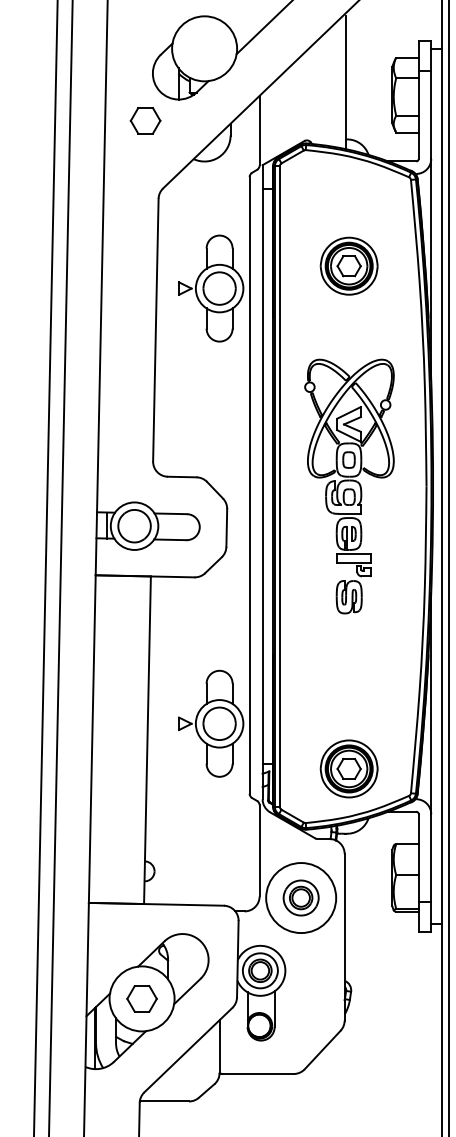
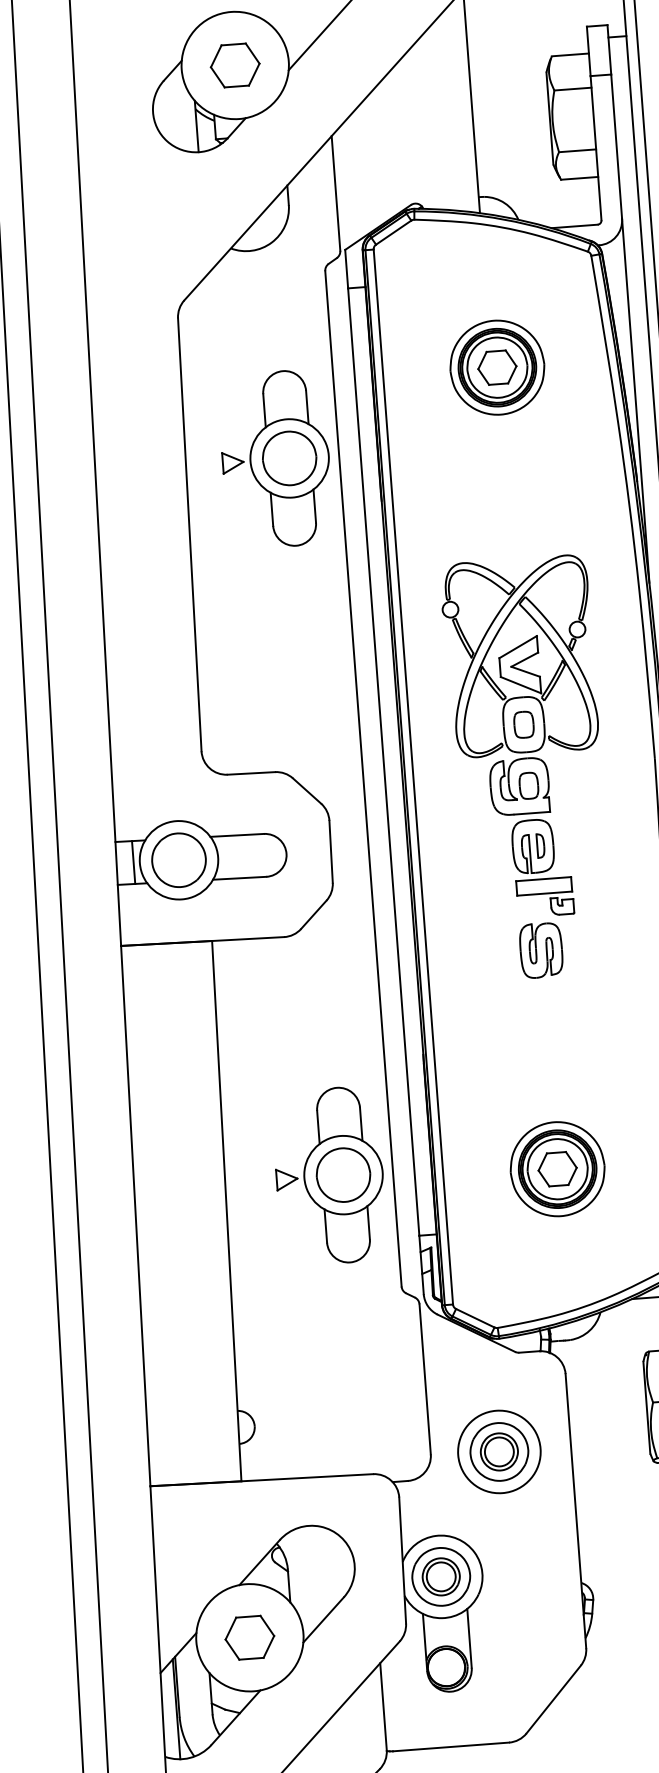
part: (145, 120) -> (235, 64), moved
part: (348, 265) -> (496, 366), moved
part: (348, 768) -> (556, 1168), moved
circle: (301, 898) -> (500, 1452), size x0.71

